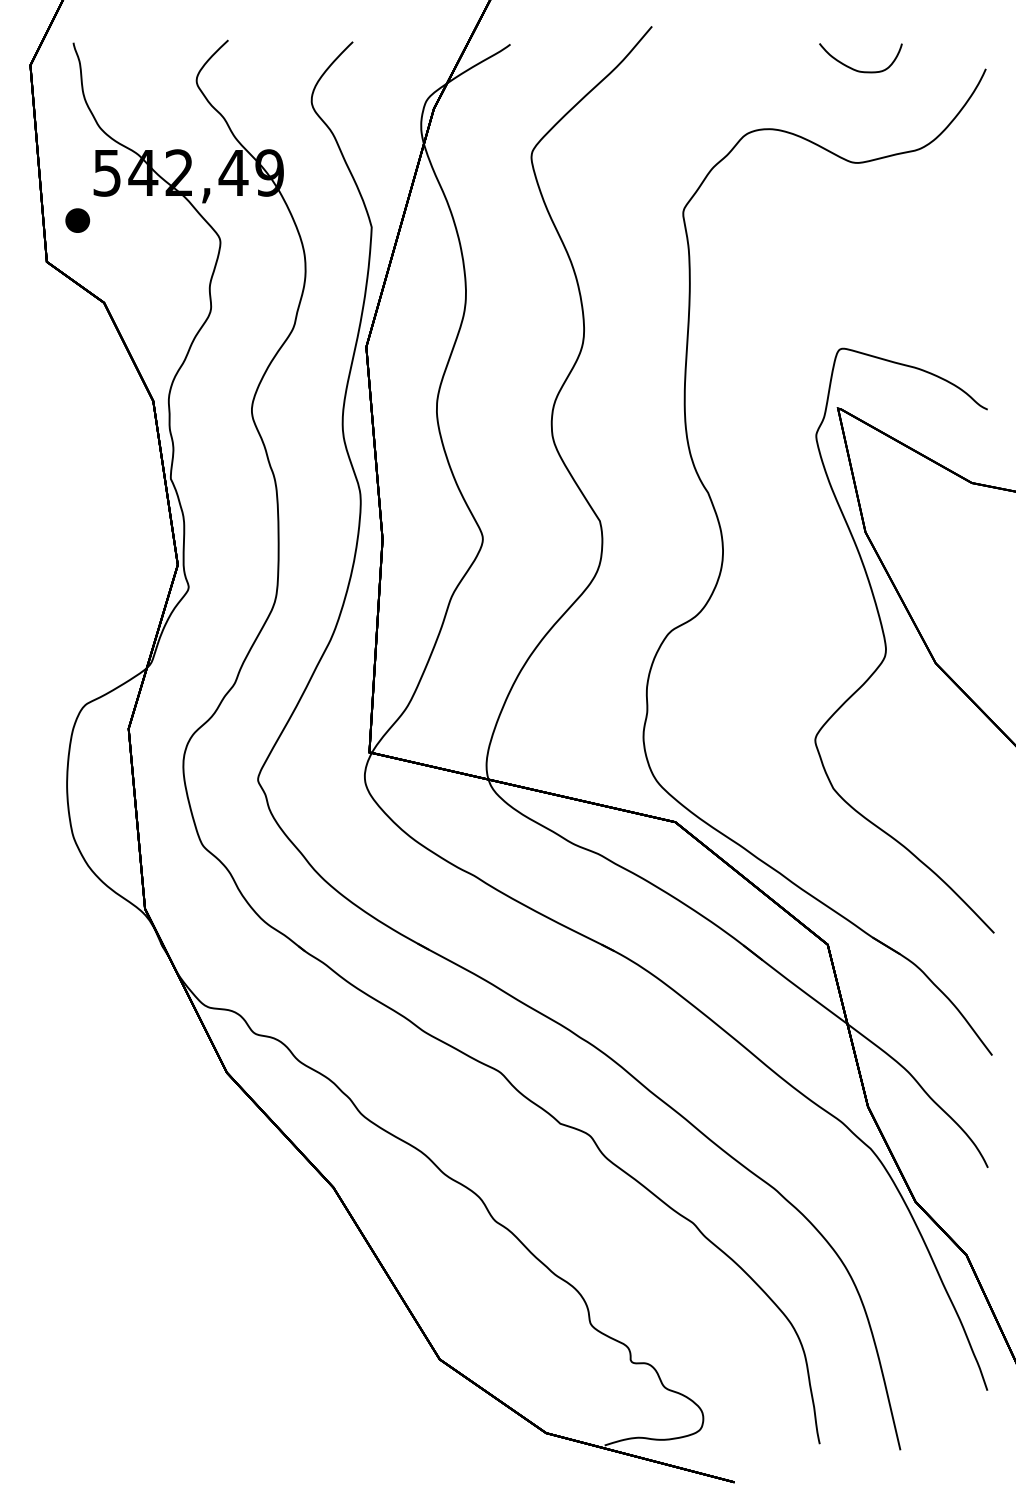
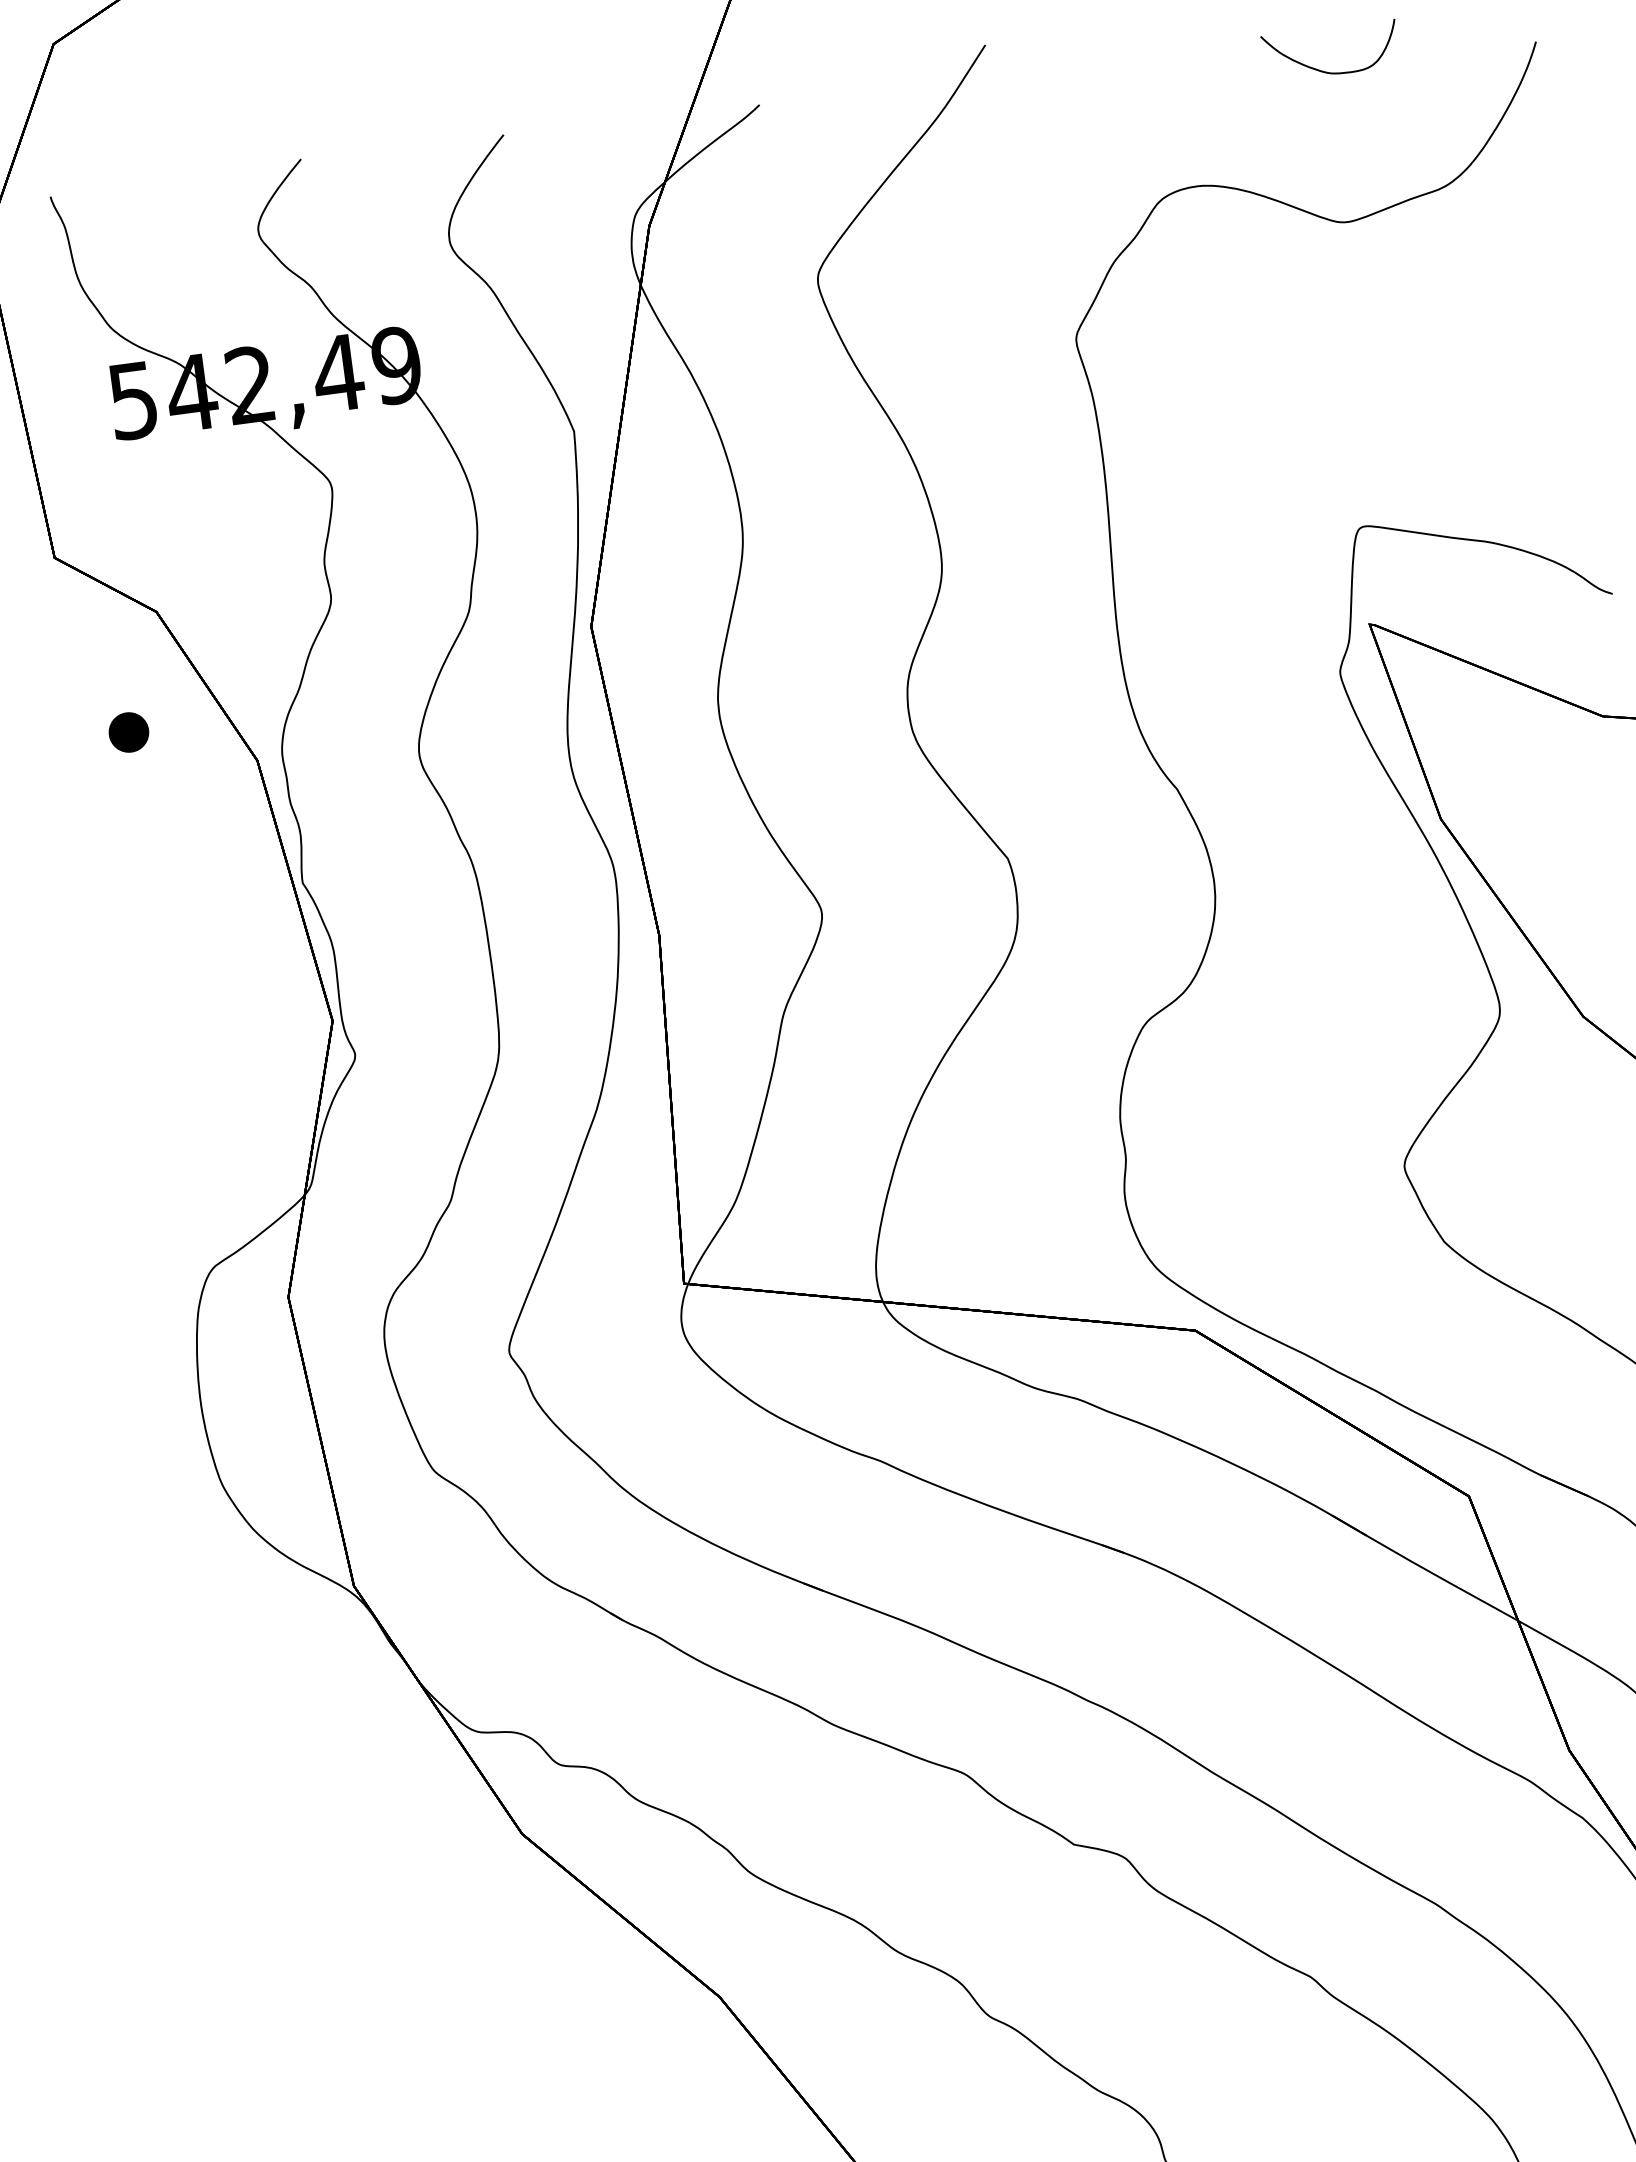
part: (77, 220) -> (128, 732), moved

